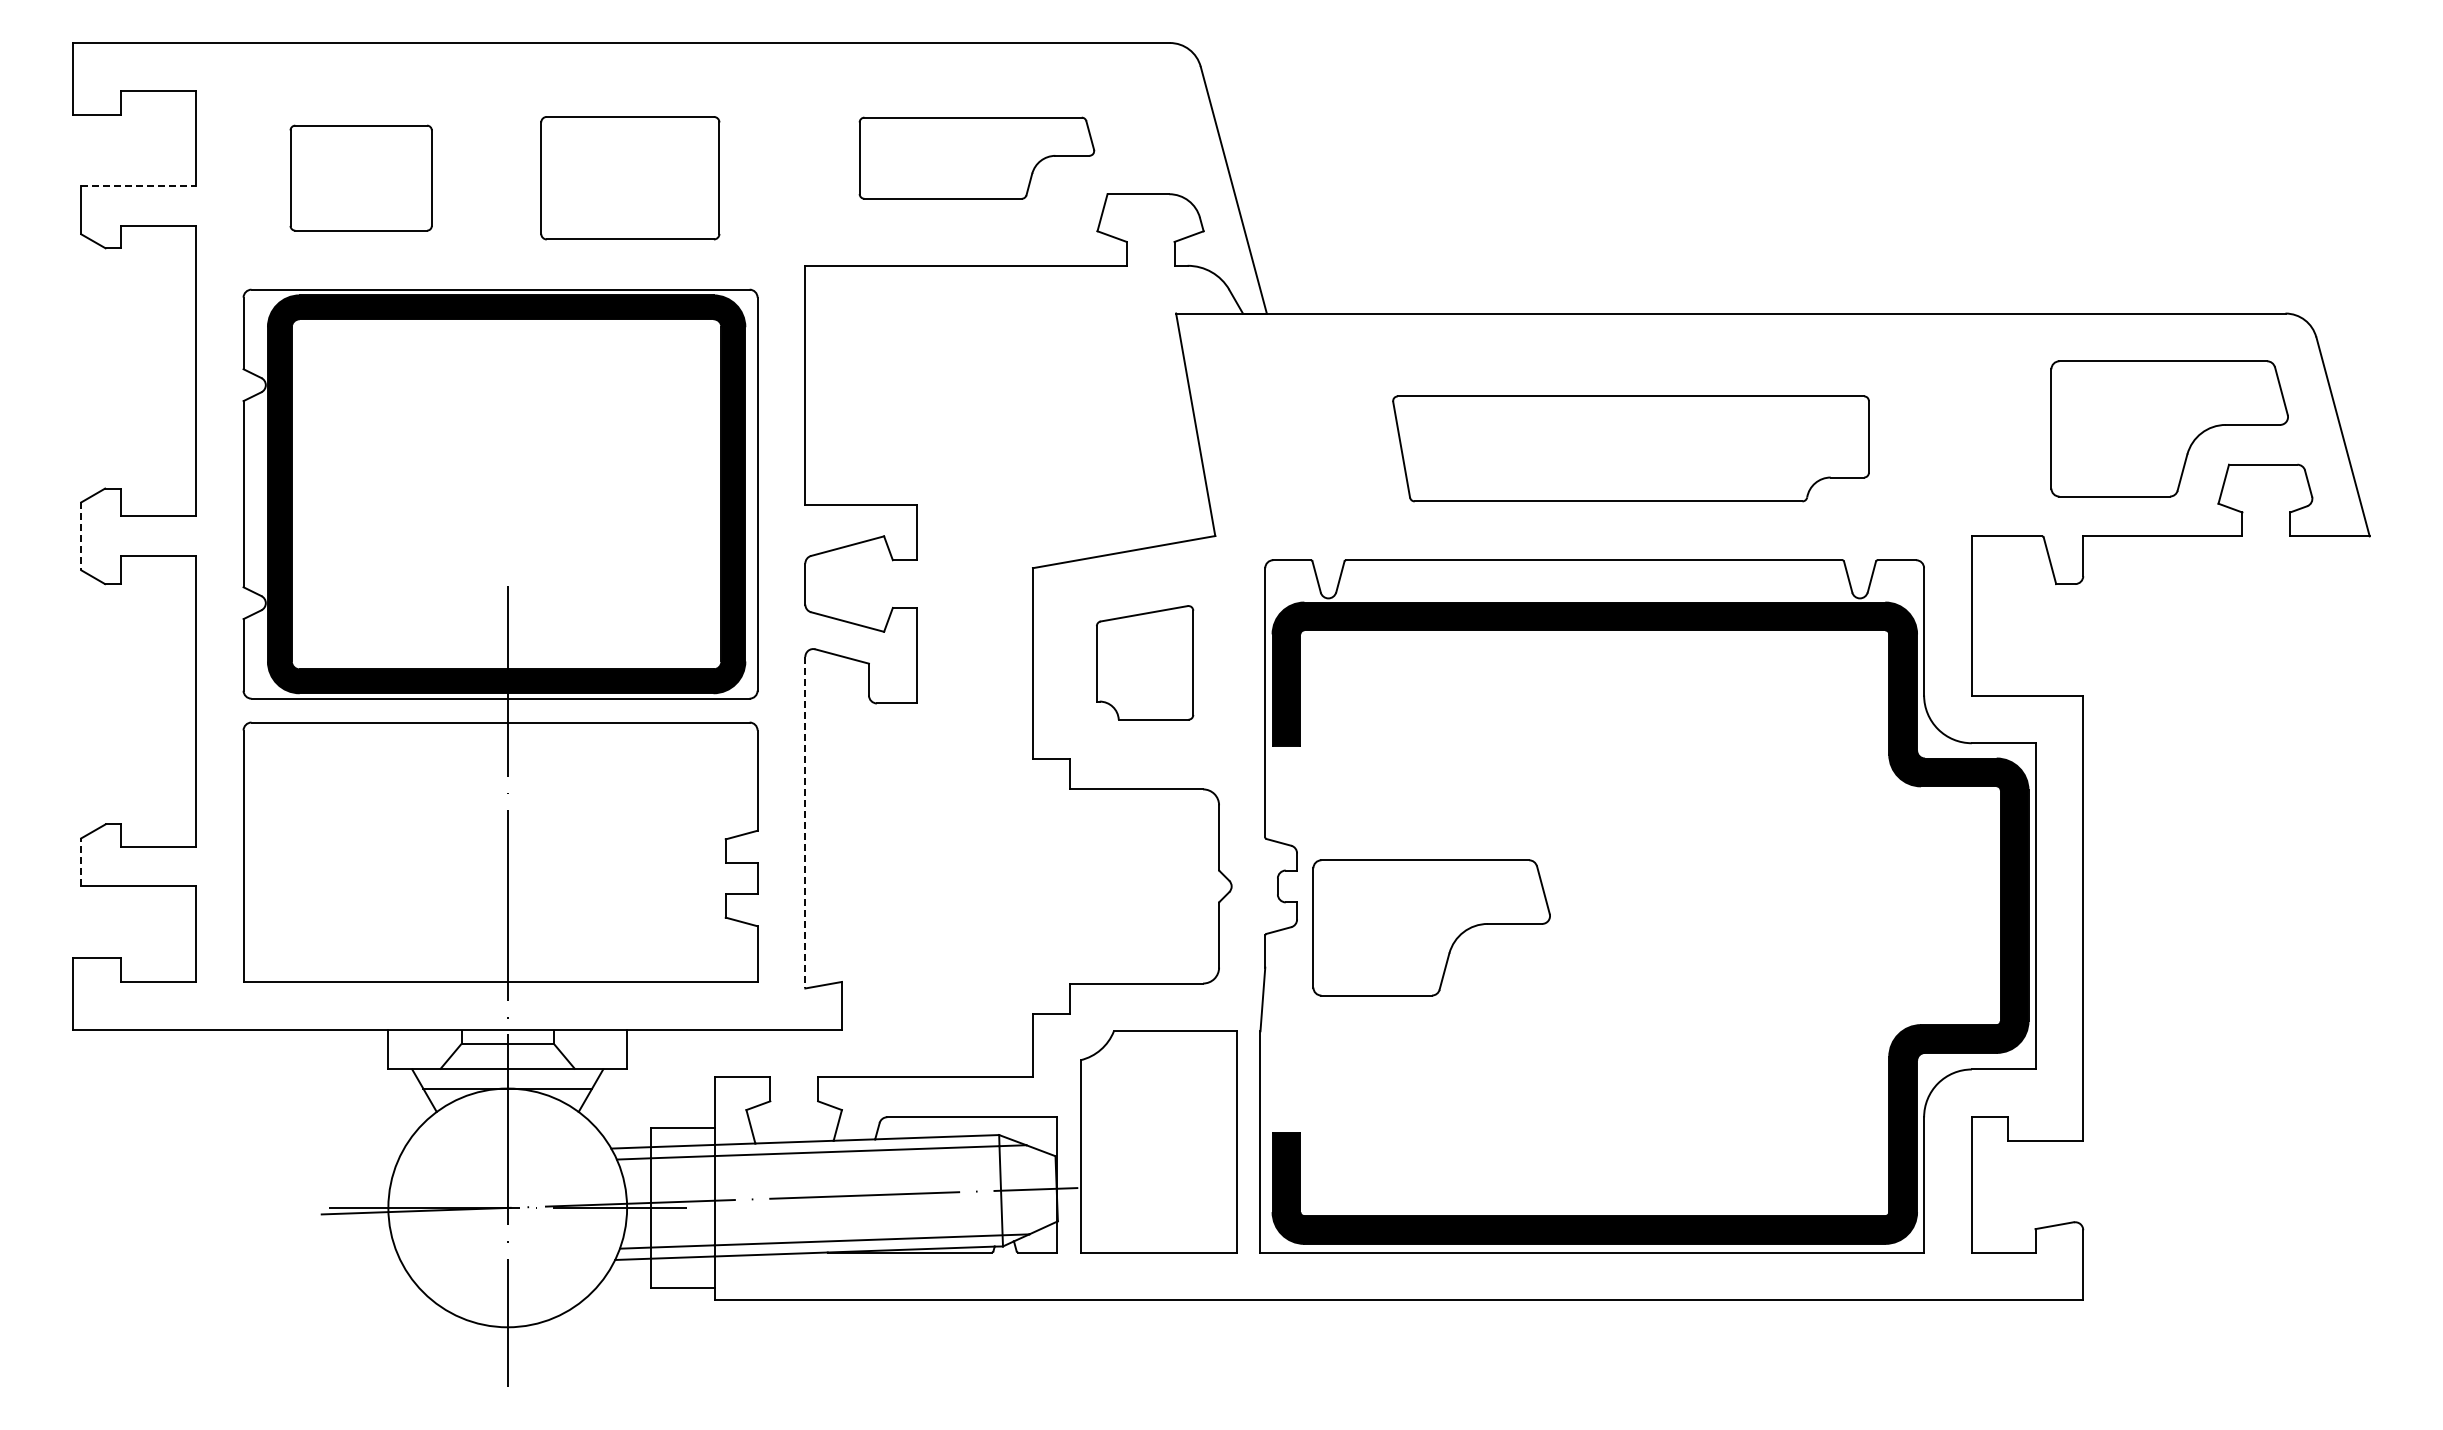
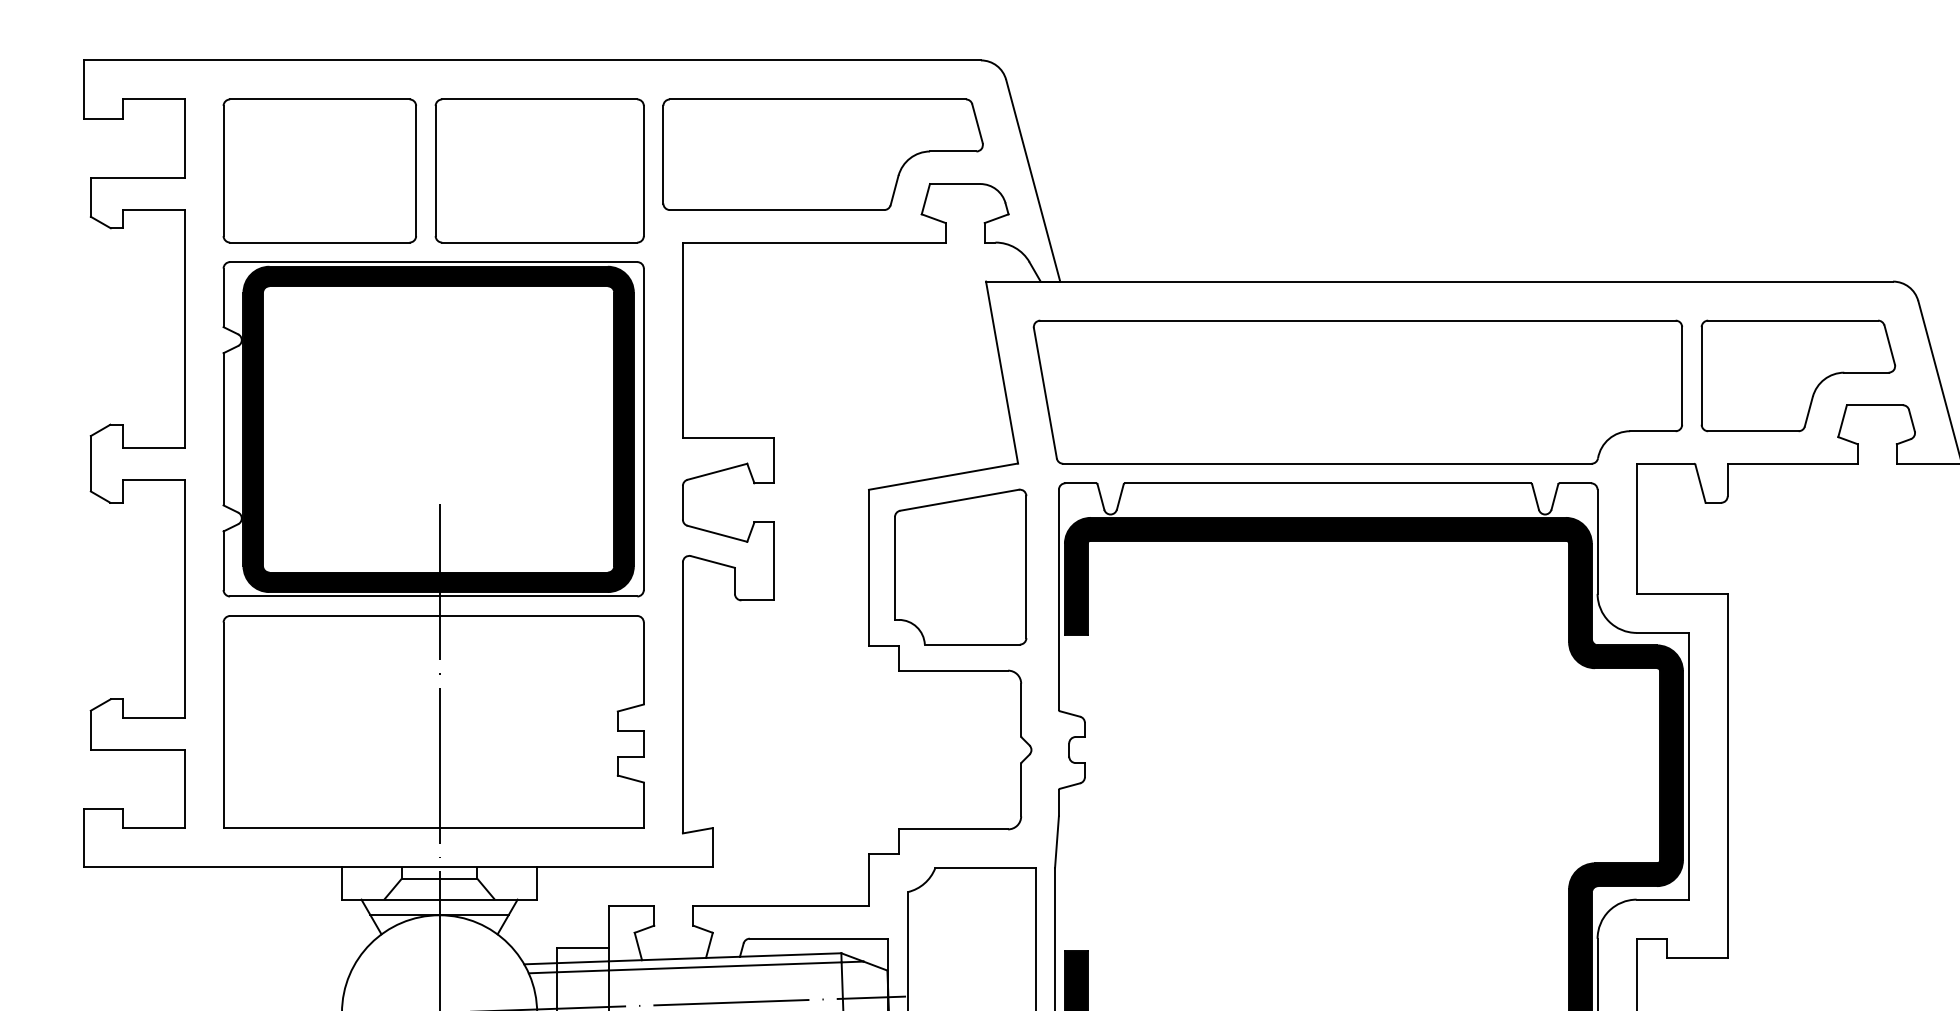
part: (976, 157) -> (822, 154), size x1.67
part: (360, 177) -> (319, 170), size x1.67
part: (630, 177) -> (539, 170), size x1.43
line: (139, 186) -> (138, 177), dashed -> solid
part: (1630, 448) -> (1357, 391), size x1.67
line: (81, 536) -> (91, 463), dashed -> solid
part: (1144, 662) -> (960, 566), size x1.67
line: (805, 822) -> (683, 697), dashed -> solid
line: (81, 861) -> (91, 729), dashed -> solid
part: (1431, 927) -> (1194, 783), removed

